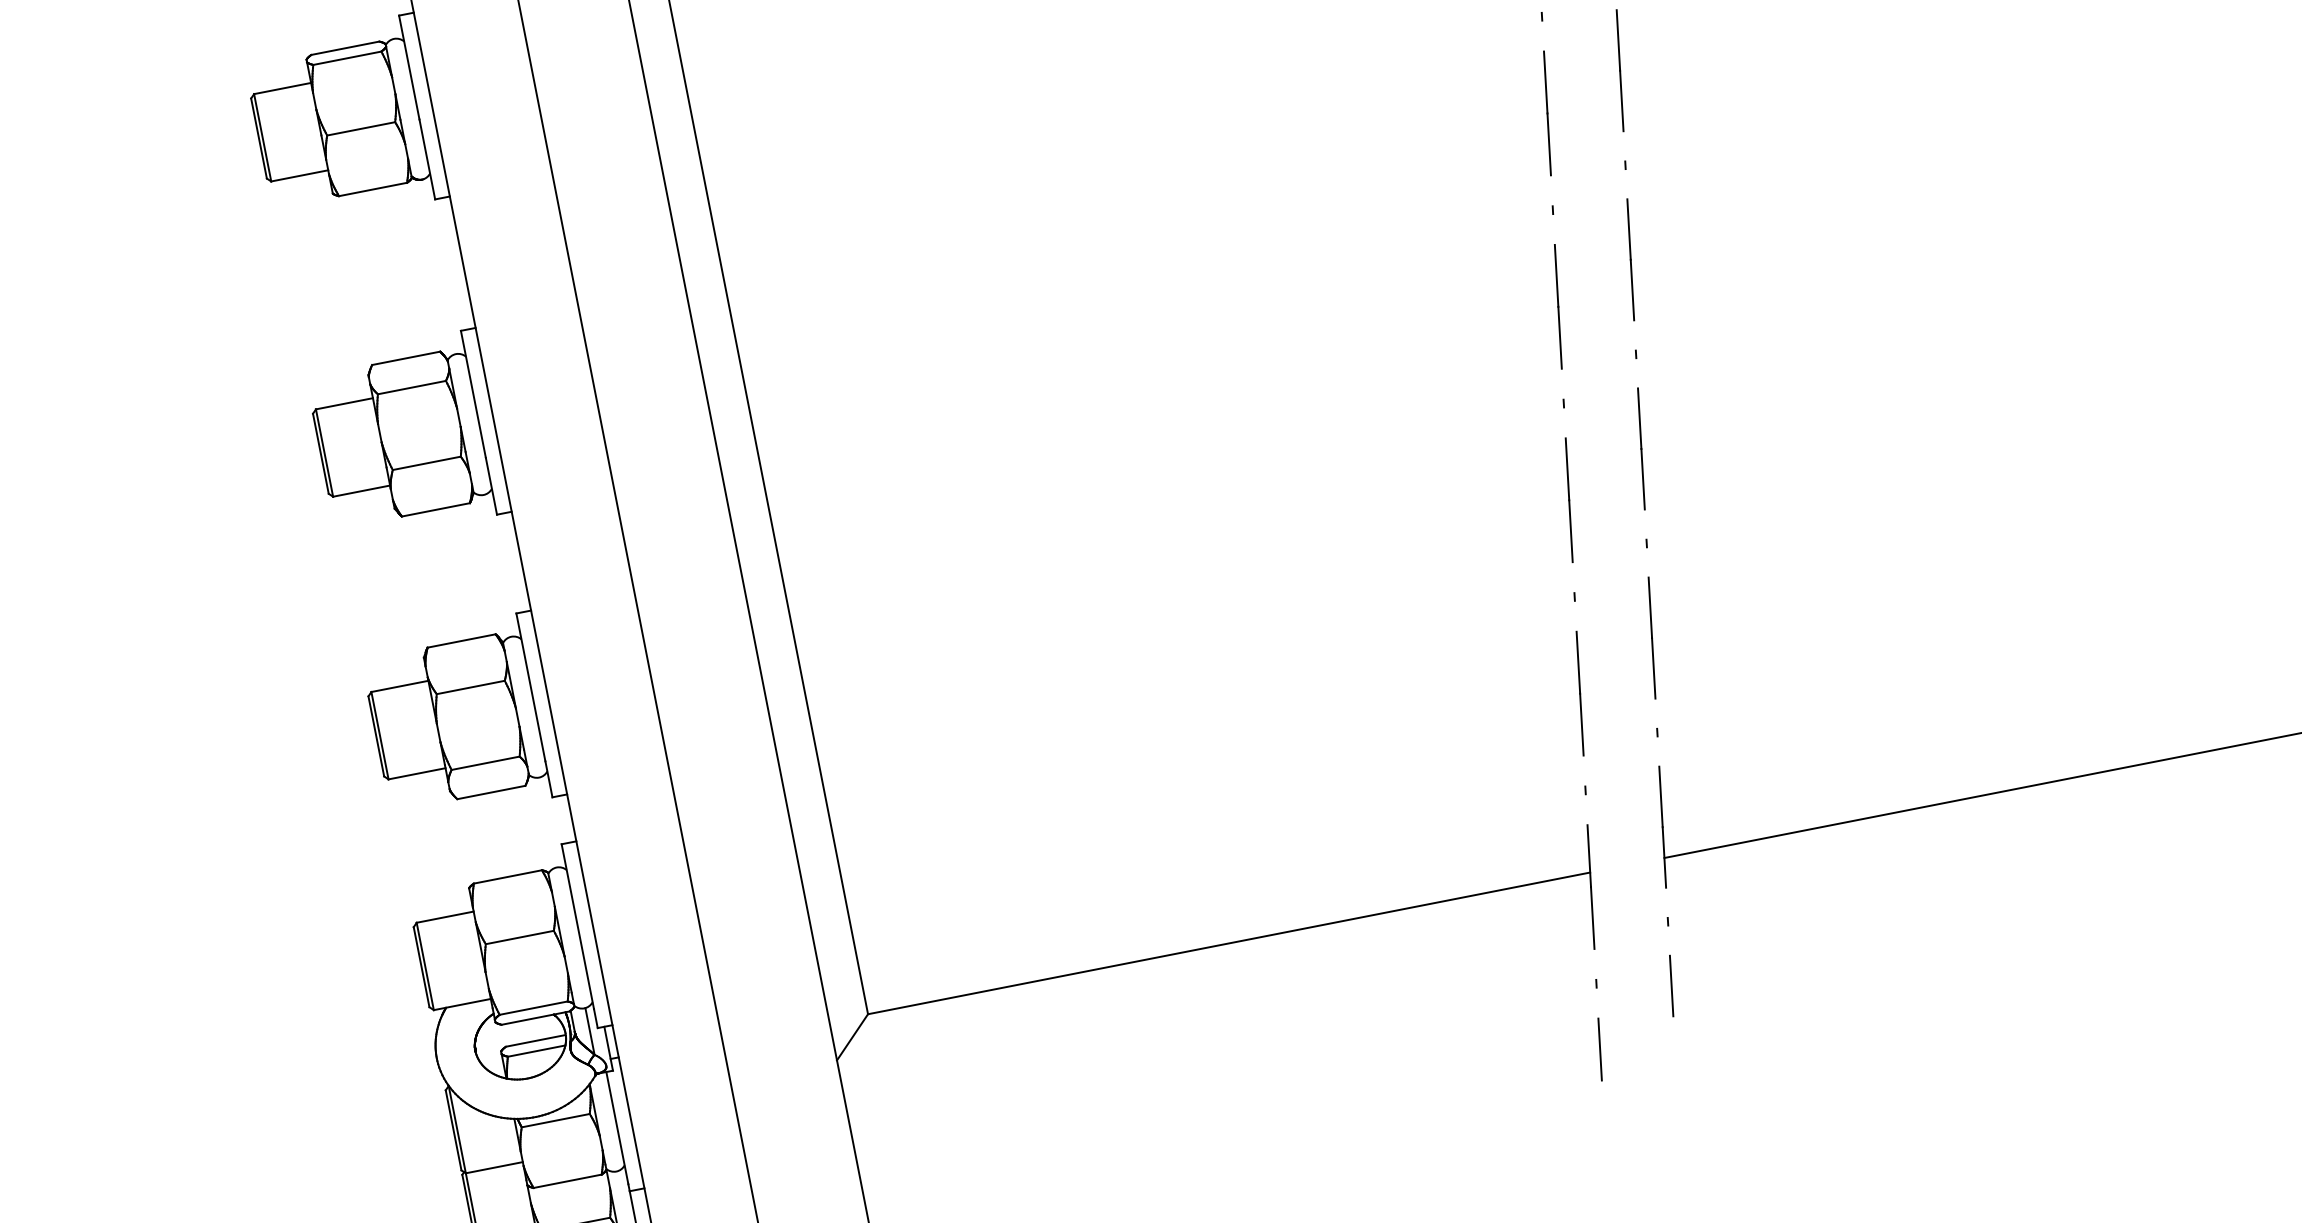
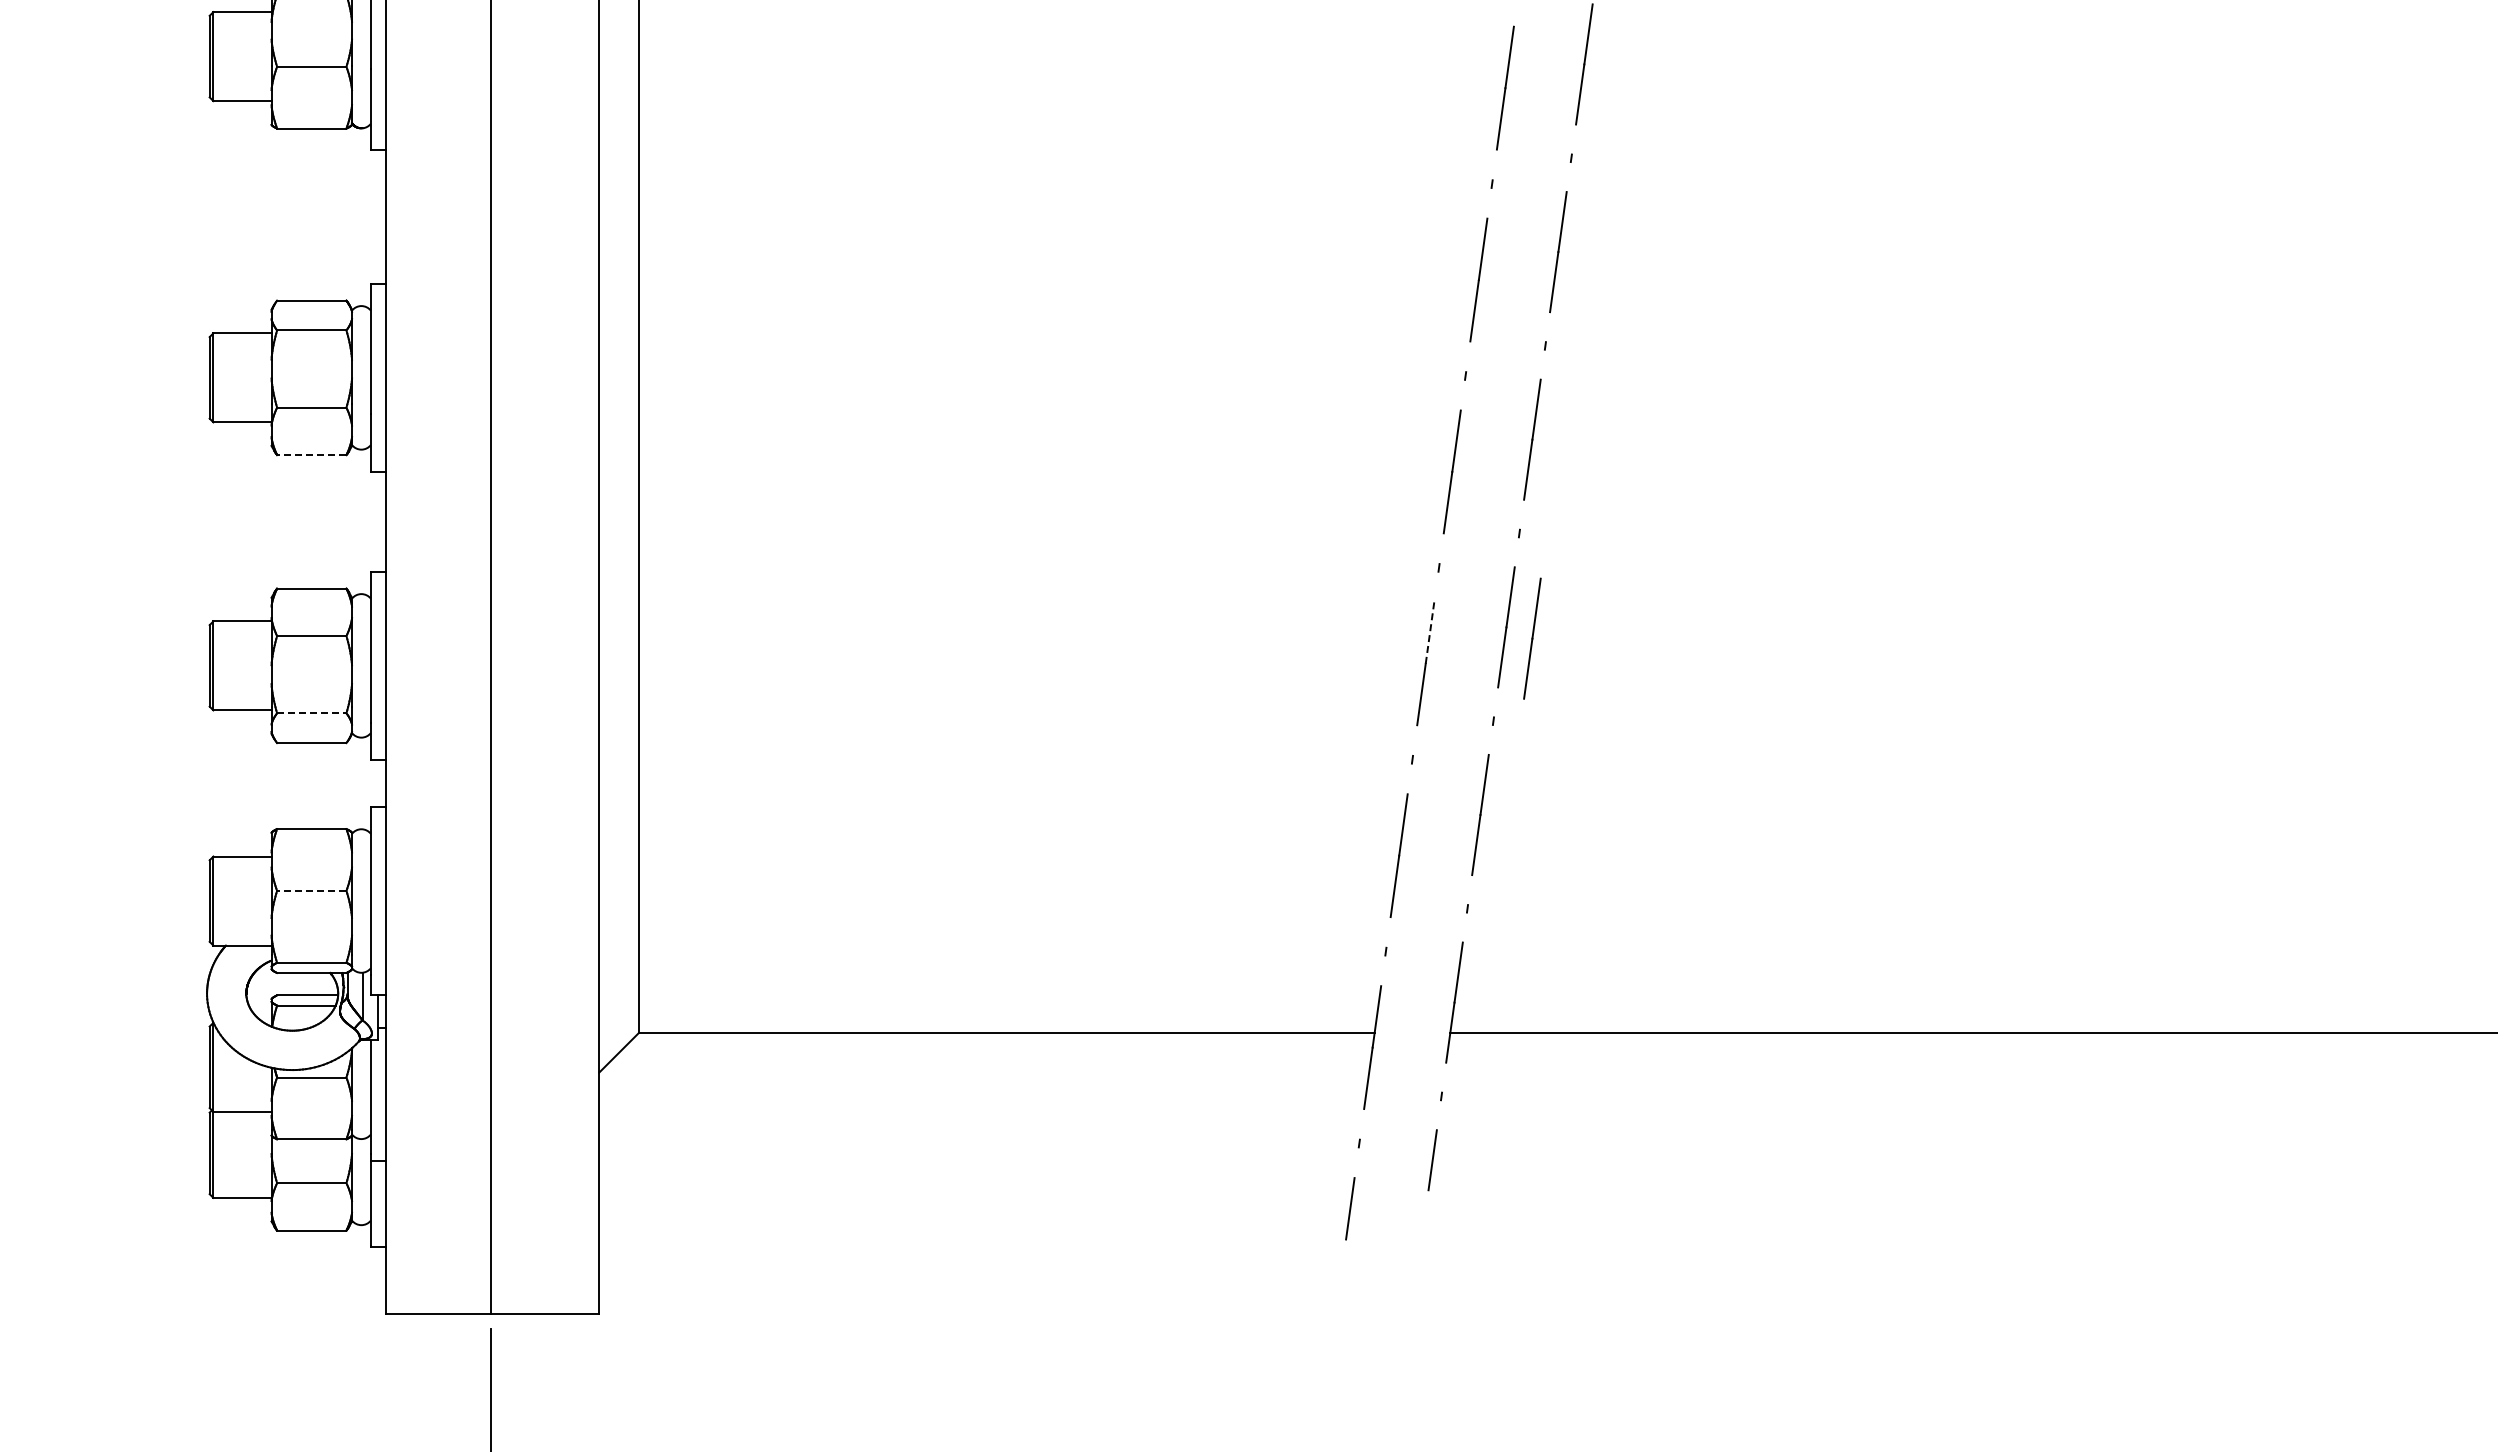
line: (1669, 454) -> (1532, 638), added
line: (1567, 469) -> (1429, 633), solid -> dashed
line: (435, 510) -> (311, 455), solid -> dashed
line: (485, 763) -> (311, 713), solid -> dashed
line: (519, 937) -> (311, 890), solid -> dashed

